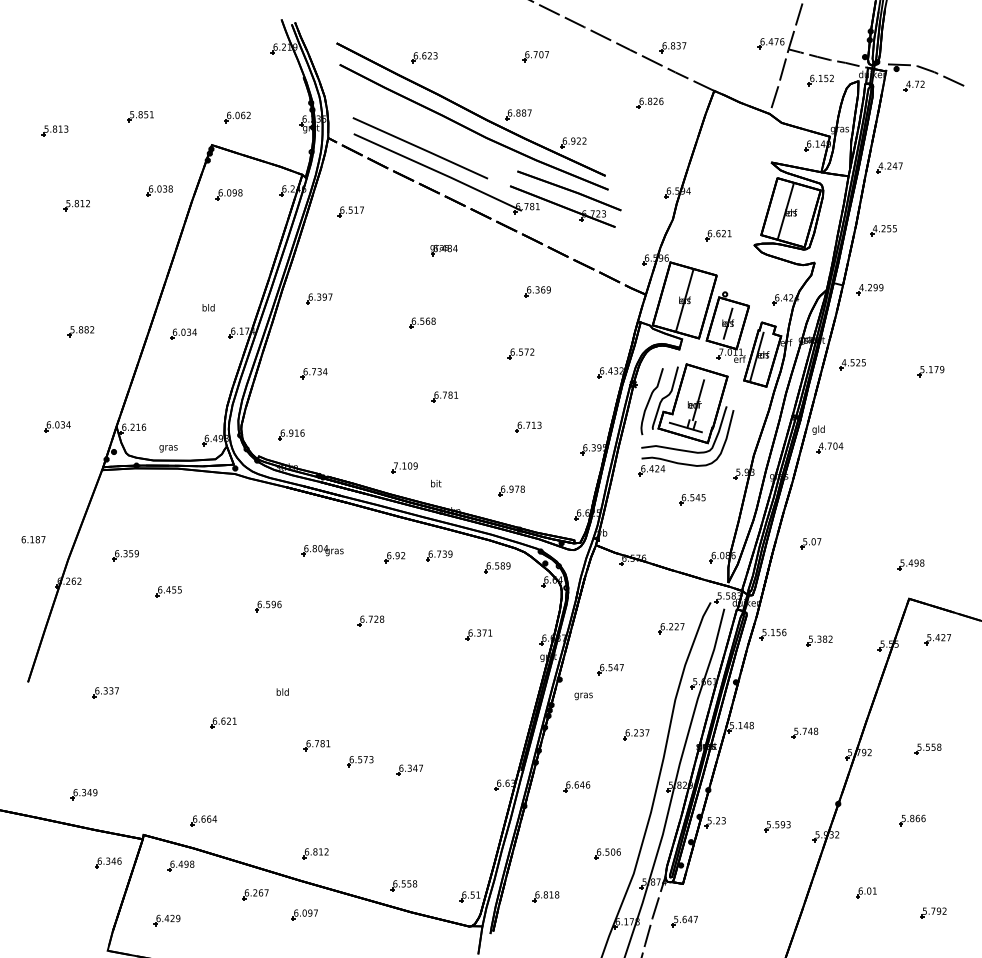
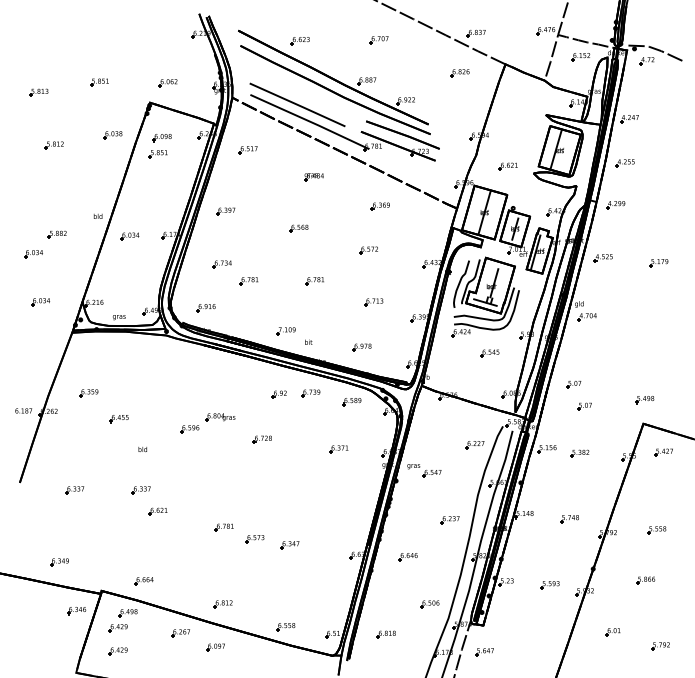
part: (223, 217) -> (158, 153), added
text: (208, 307) -> (98, 216), moved
part: (47, 358) -> (33, 253), added
part: (351, 396) -> (248, 280), added
text: (33, 539) -> (23, 410), moved
part: (322, 550) -> (220, 417), moved
part: (825, 574) -> (584, 406), added
text: (282, 691) -> (142, 449), moved
part: (199, 692) -> (141, 490), added
text: (583, 696) -> (413, 466), moved
part: (166, 887) -> (117, 628), added

